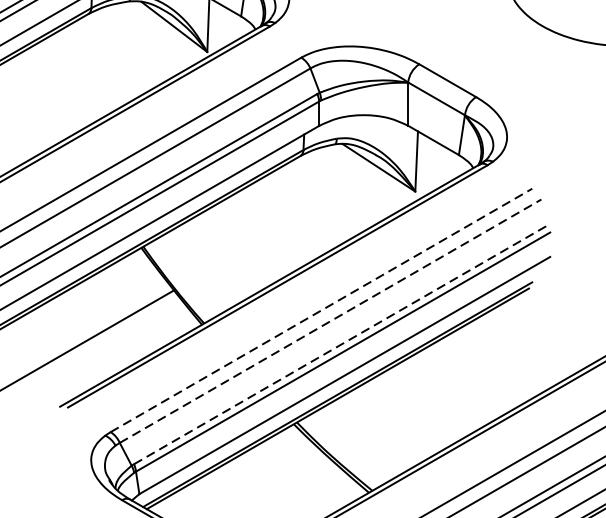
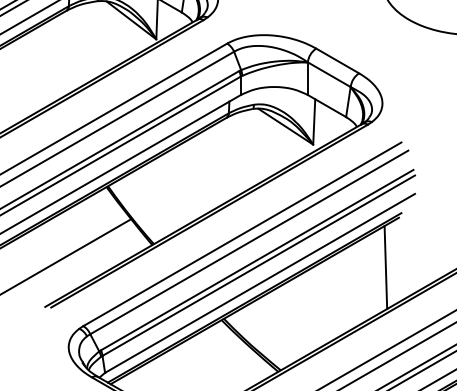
line: (321, 310) -> (242, 234), dashed -> solid
line: (330, 321) -> (249, 242), dashed -> solid
line: (341, 343) -> (257, 259), dashed -> solid
line: (511, 354) -> (385, 267), added

